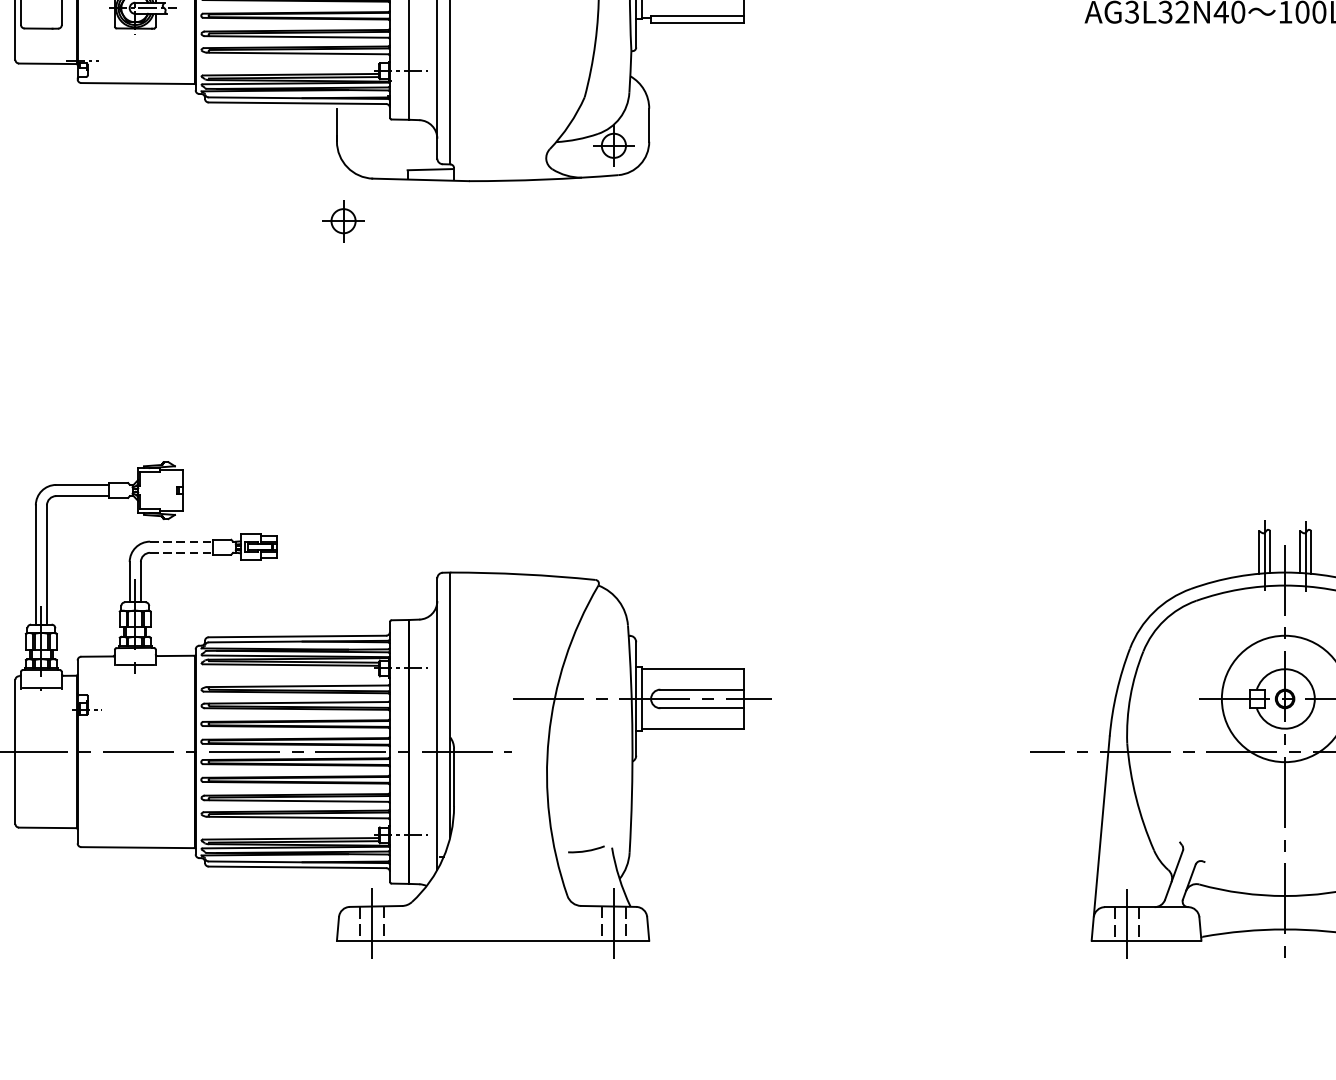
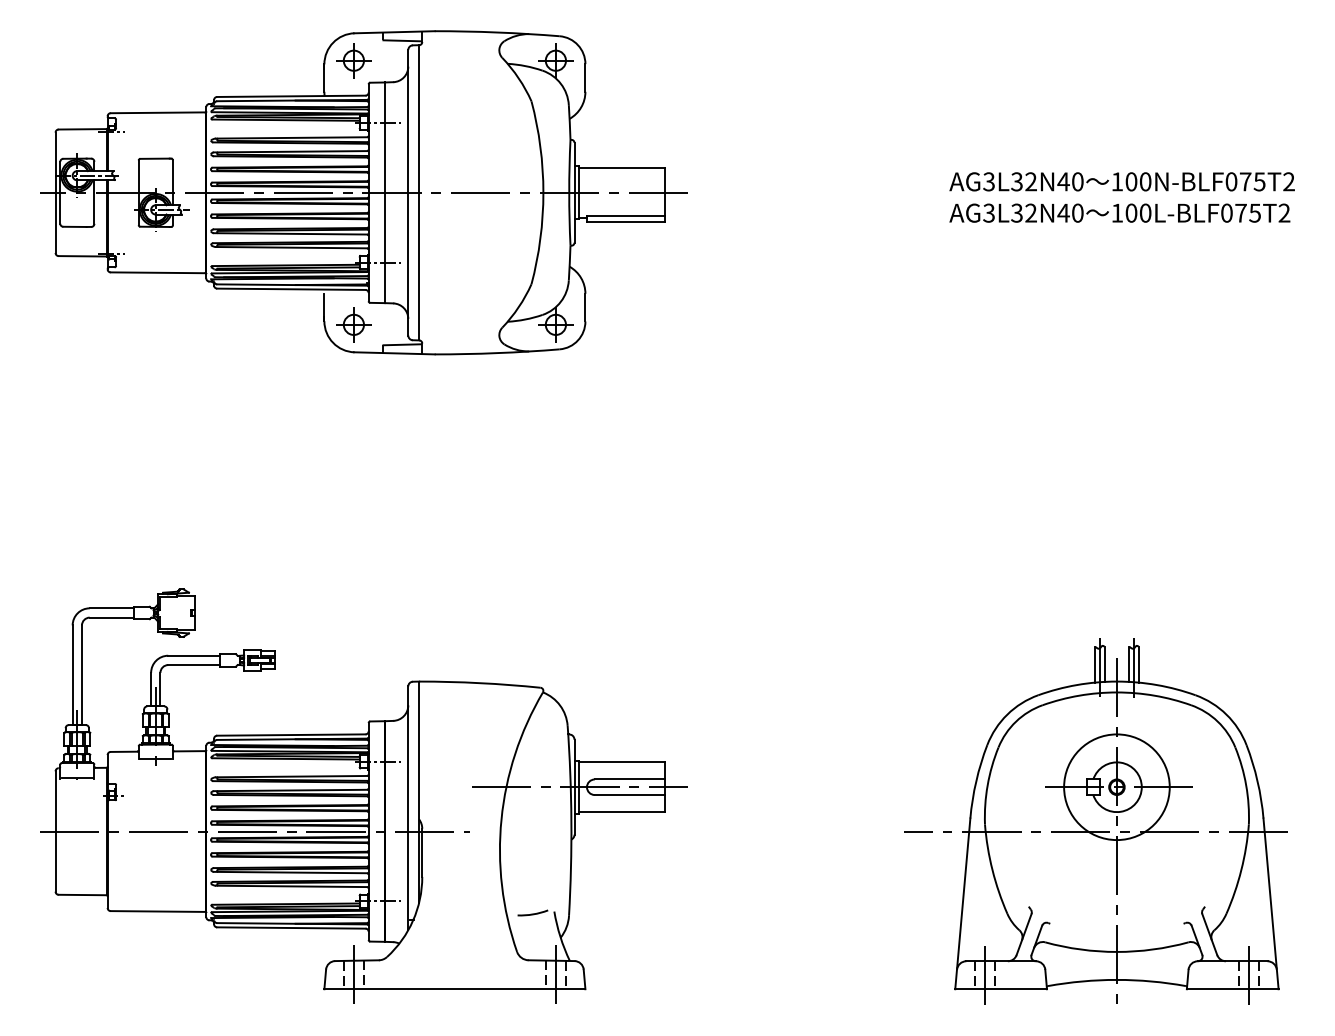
part: (343, 220) -> (353, 324), moved
line: (181, 541) -> (194, 655), dashed -> solid
line: (181, 553) -> (194, 665), dashed -> solid

